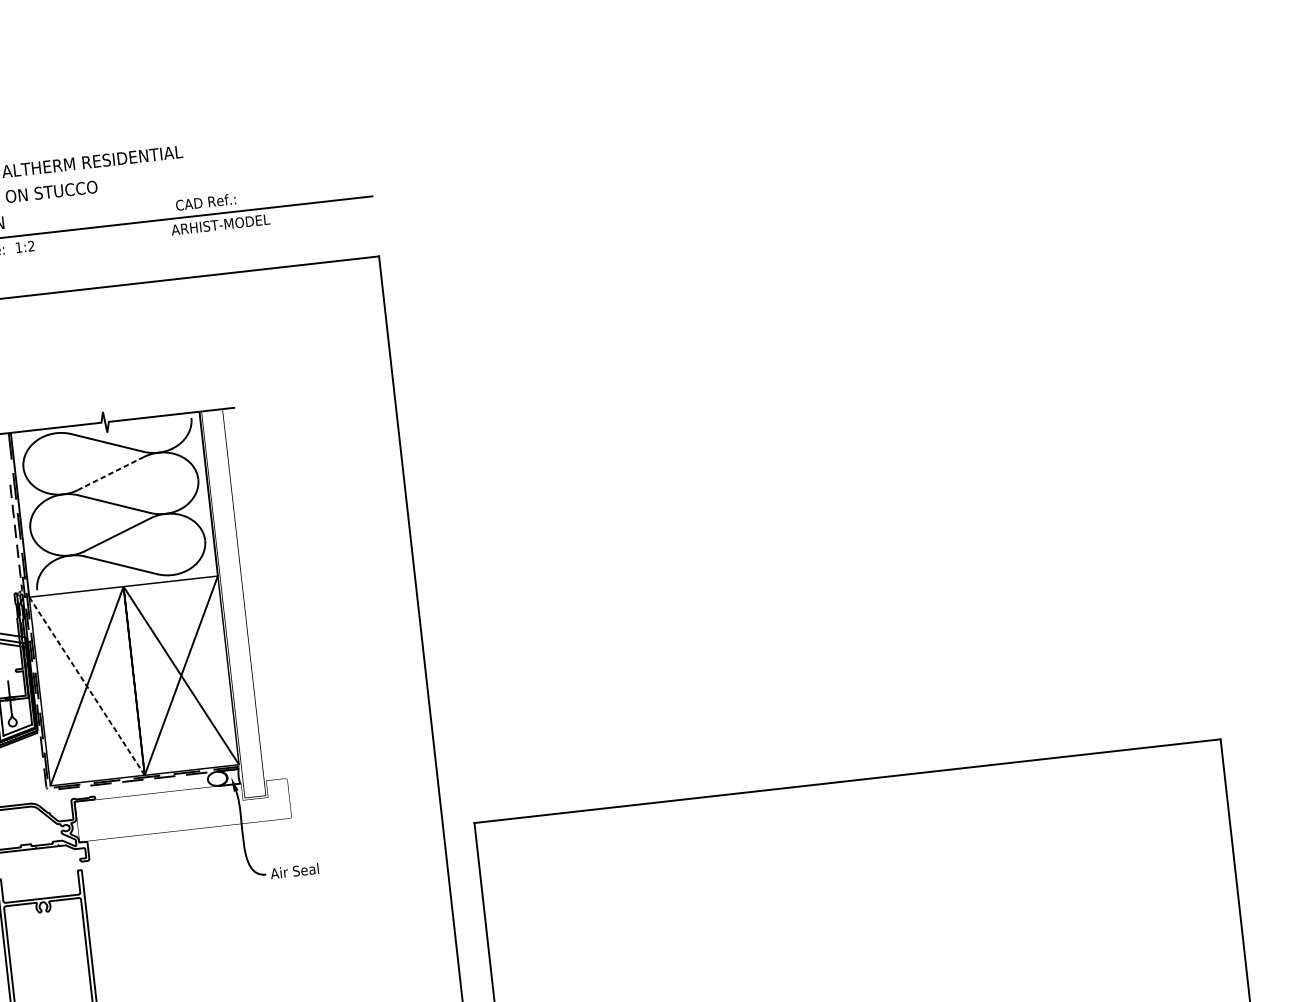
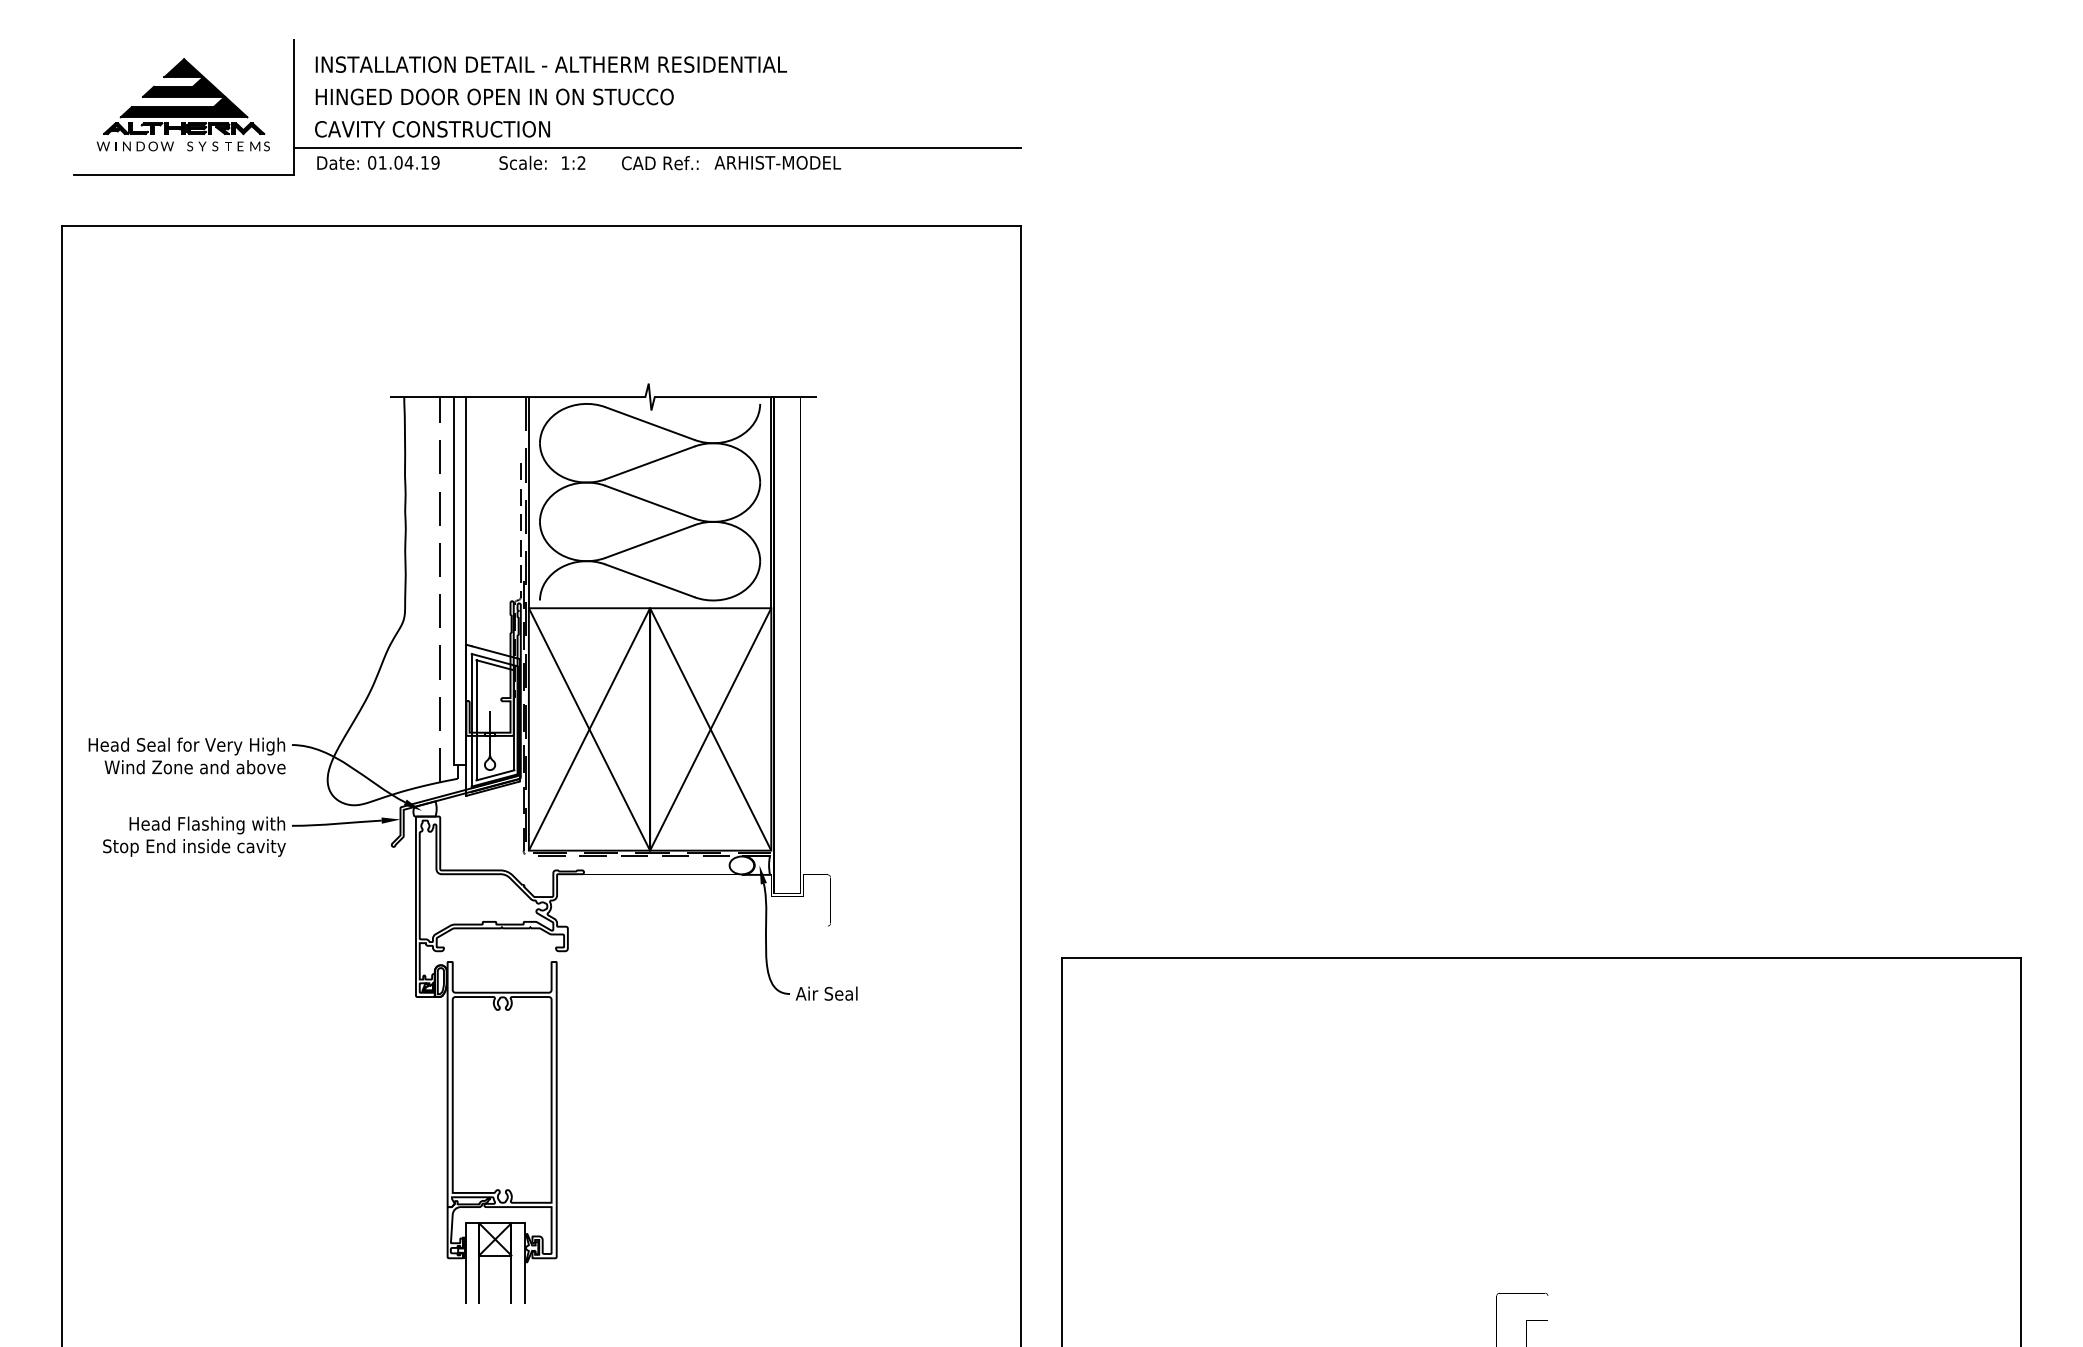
text: (206, 202) -> (660, 163), moved
text: (220, 224) -> (777, 162), moved
line: (110, 474) -> (649, 463), dashed -> solid
line: (87, 686) -> (589, 729), dashed -> solid

